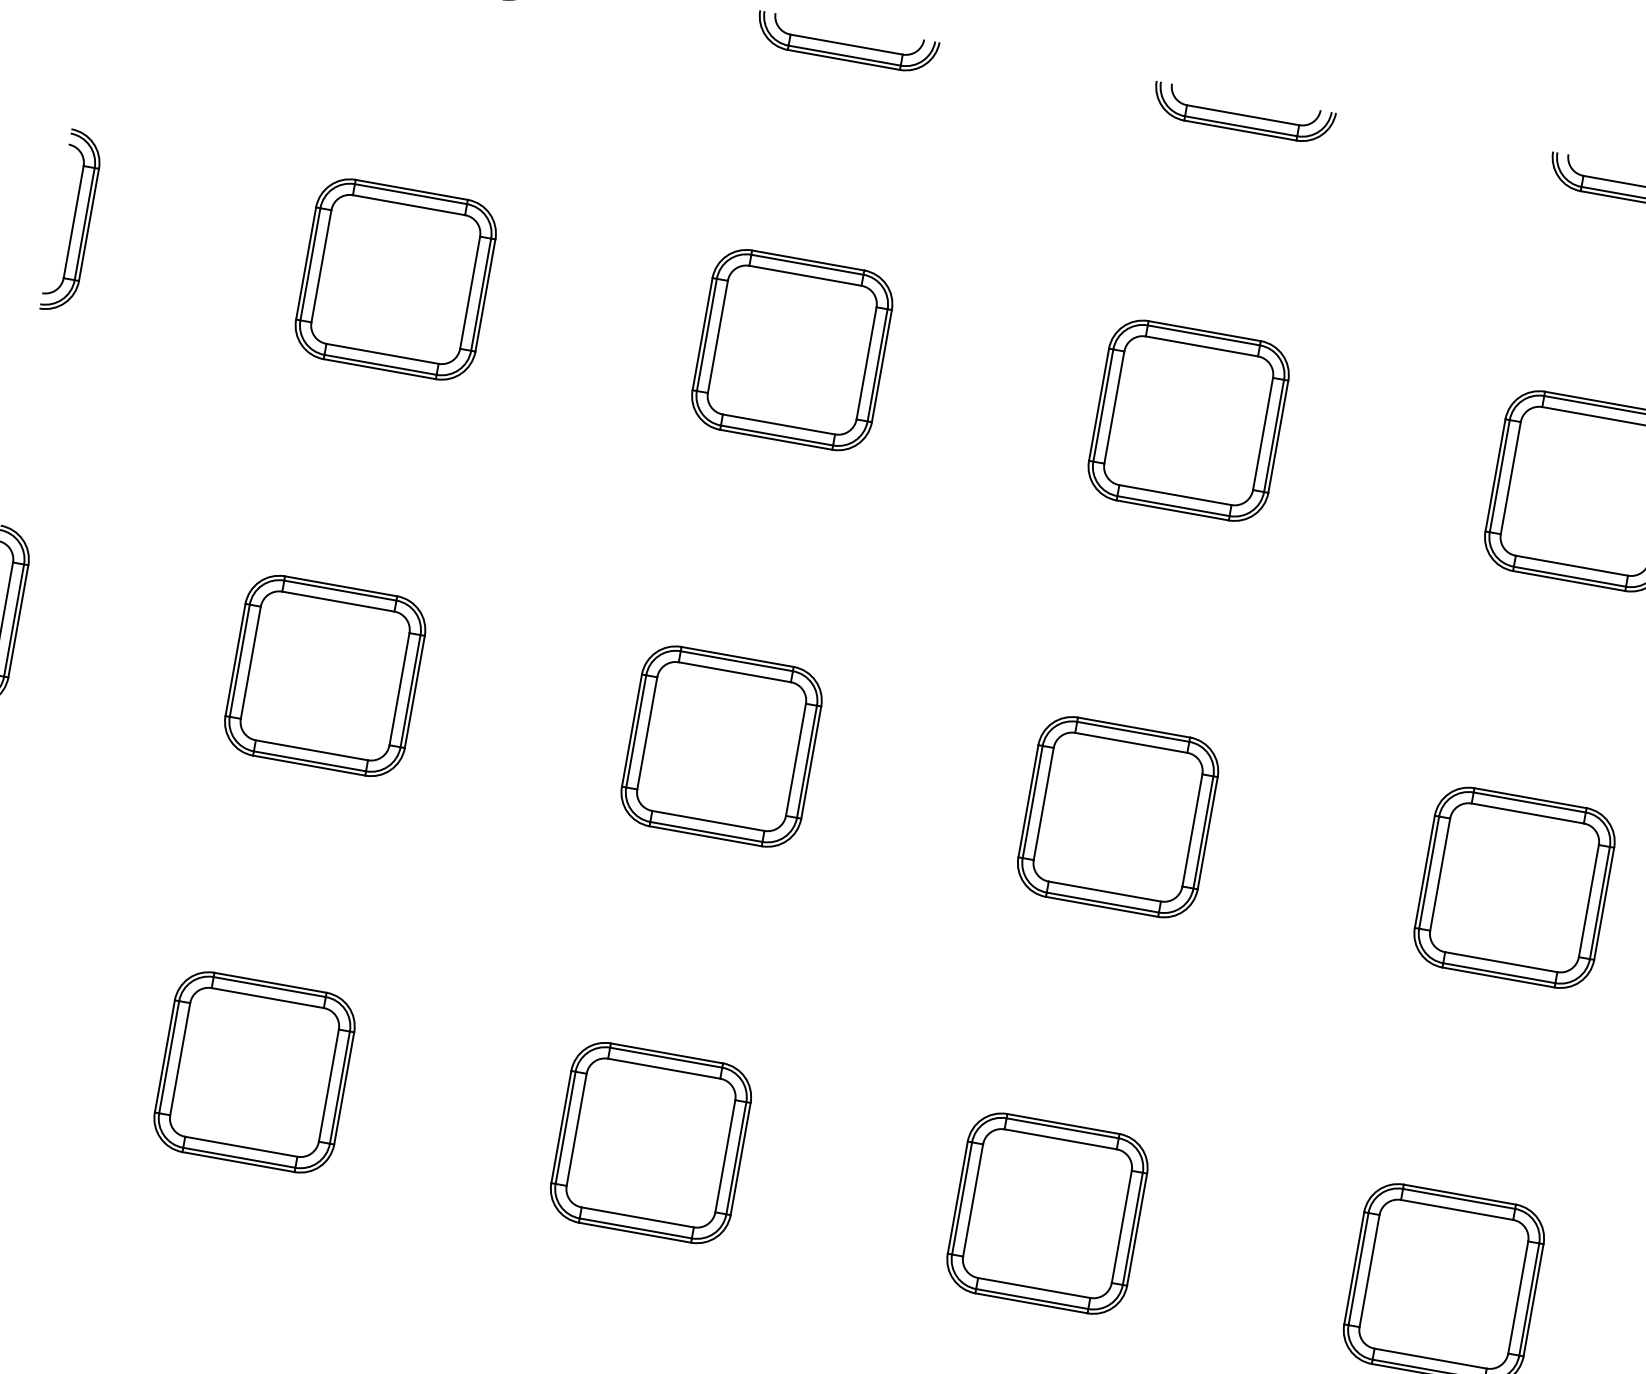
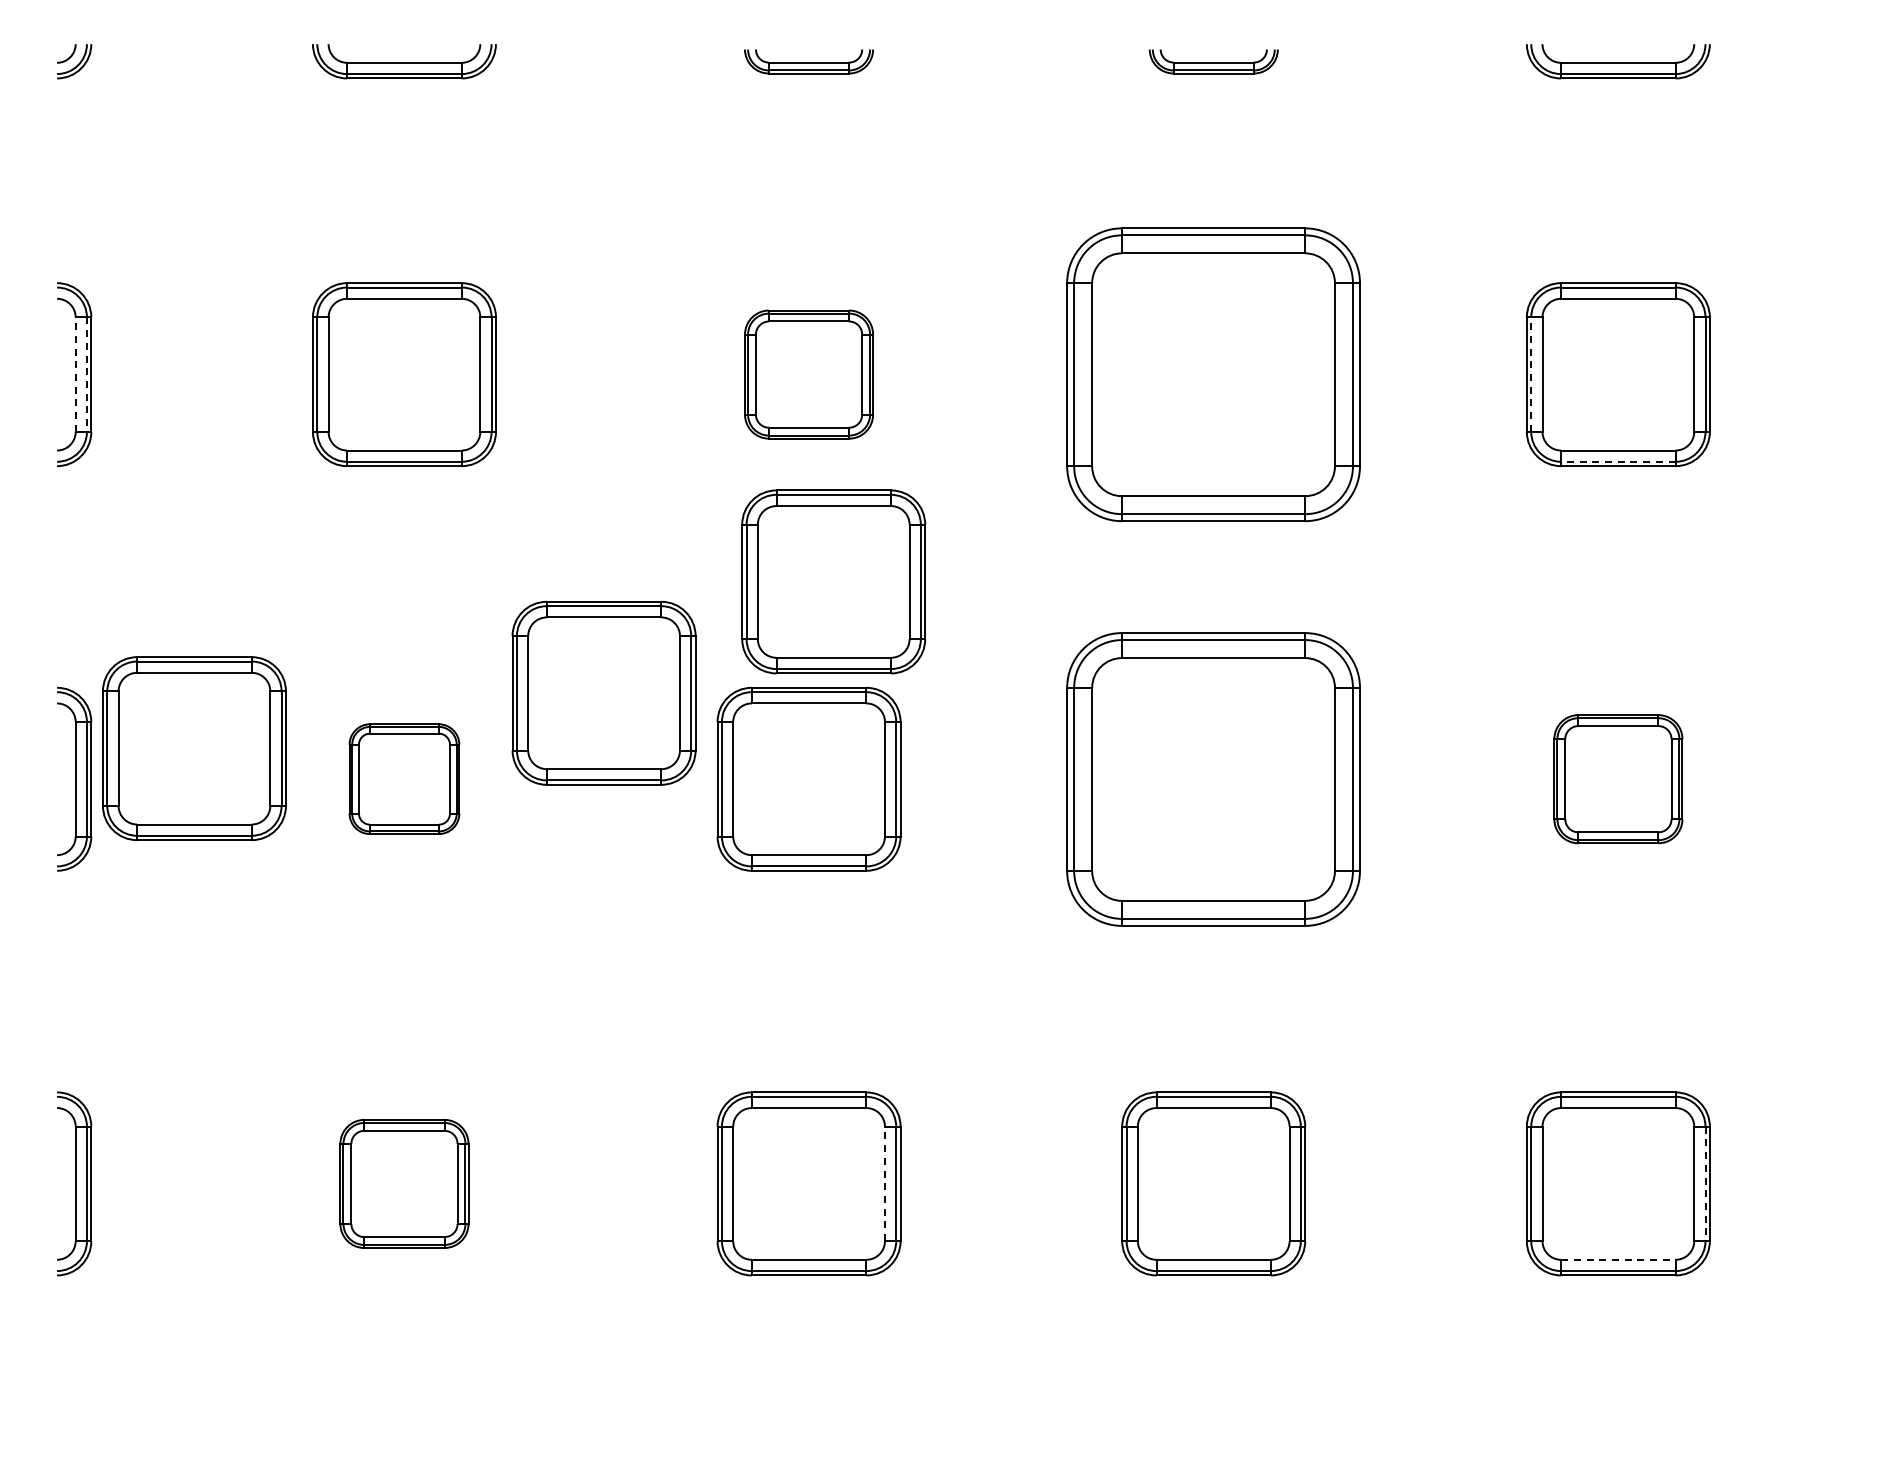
part: (846, 43) -> (808, 61), size x0.7
part: (1243, 113) -> (1213, 61), size x0.7
line: (73, 221) -> (75, 374), solid -> dashed
line: (84, 224) -> (86, 375), solid -> dashed
part: (791, 349) -> (808, 374), size x0.7
part: (1188, 420) -> (1213, 374), size x1.6
line: (1500, 476) -> (1531, 374), solid -> dashed
part: (780, 557) -> (833, 581), added
line: (1569, 576) -> (1617, 461), solid -> dashed
part: (124, 609) -> (194, 748), added
part: (535, 625) -> (603, 692), added
part: (325, 675) -> (404, 778), size x0.6
part: (1118, 816) -> (1213, 778), size x1.6
part: (1514, 887) -> (1618, 778), size x0.7
part: (254, 1072) -> (404, 1183), size x0.7
line: (724, 1155) -> (884, 1183), solid -> dashed
line: (1529, 1300) -> (1705, 1184), solid -> dashed
line: (1430, 1358) -> (1618, 1259), solid -> dashed

